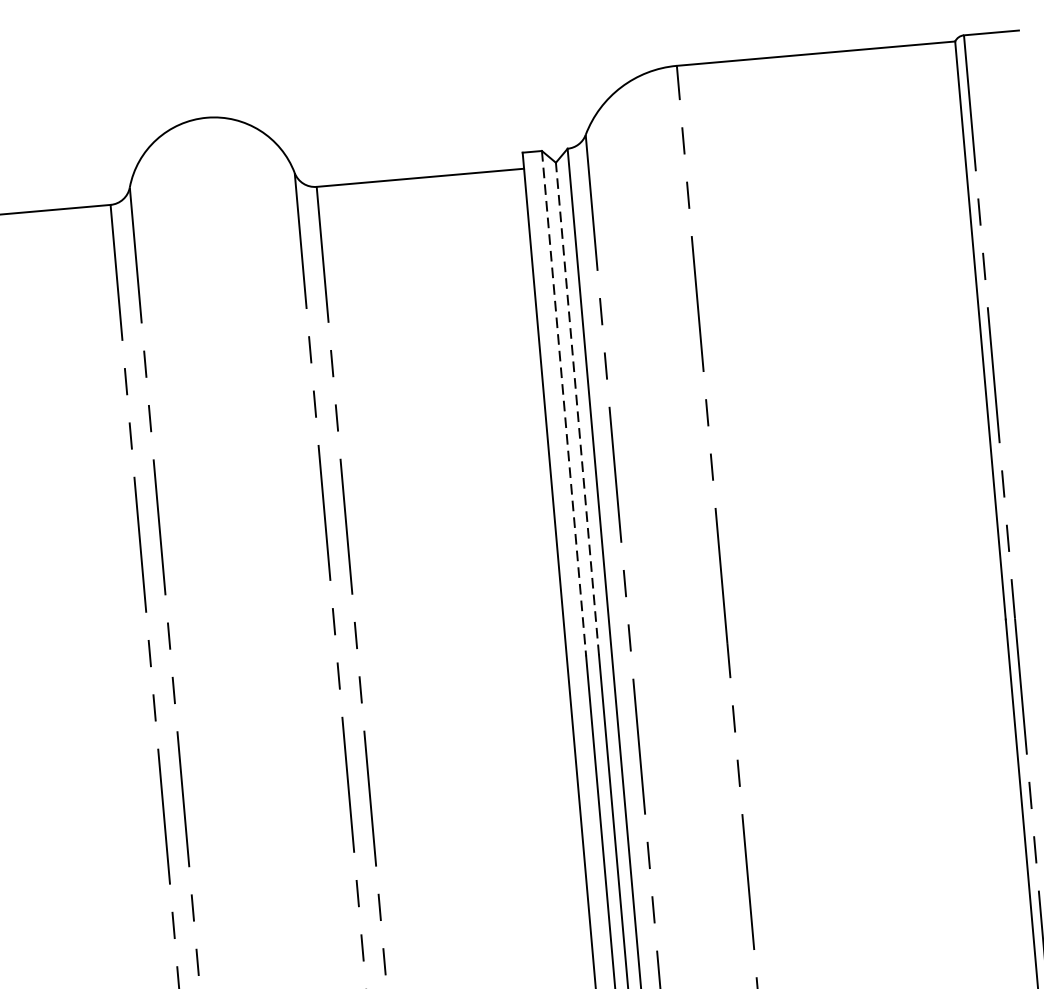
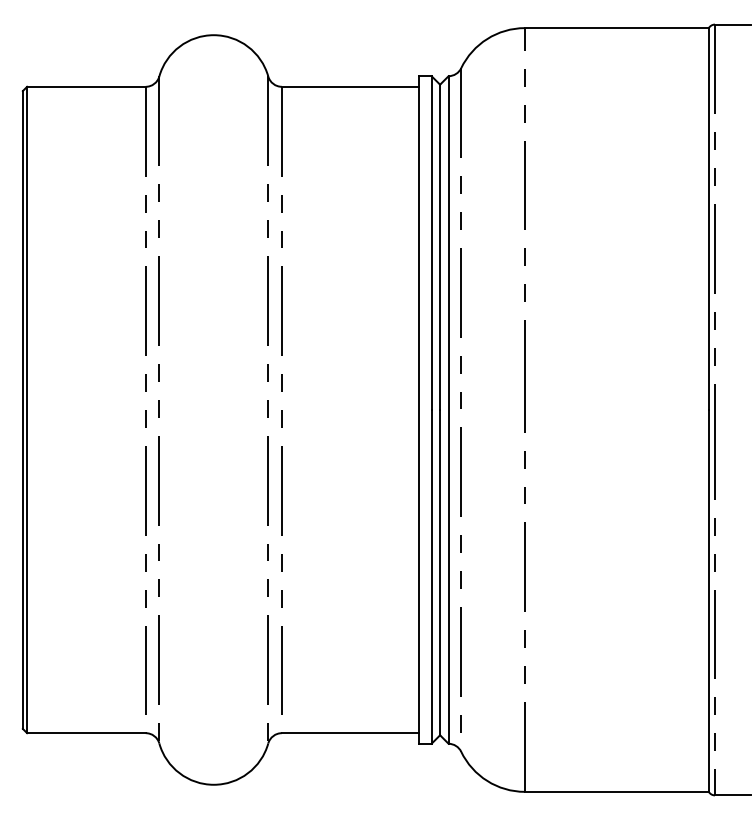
line: (563, 404) -> (431, 243), dashed -> solid
line: (578, 409) -> (440, 247), dashed -> solid

